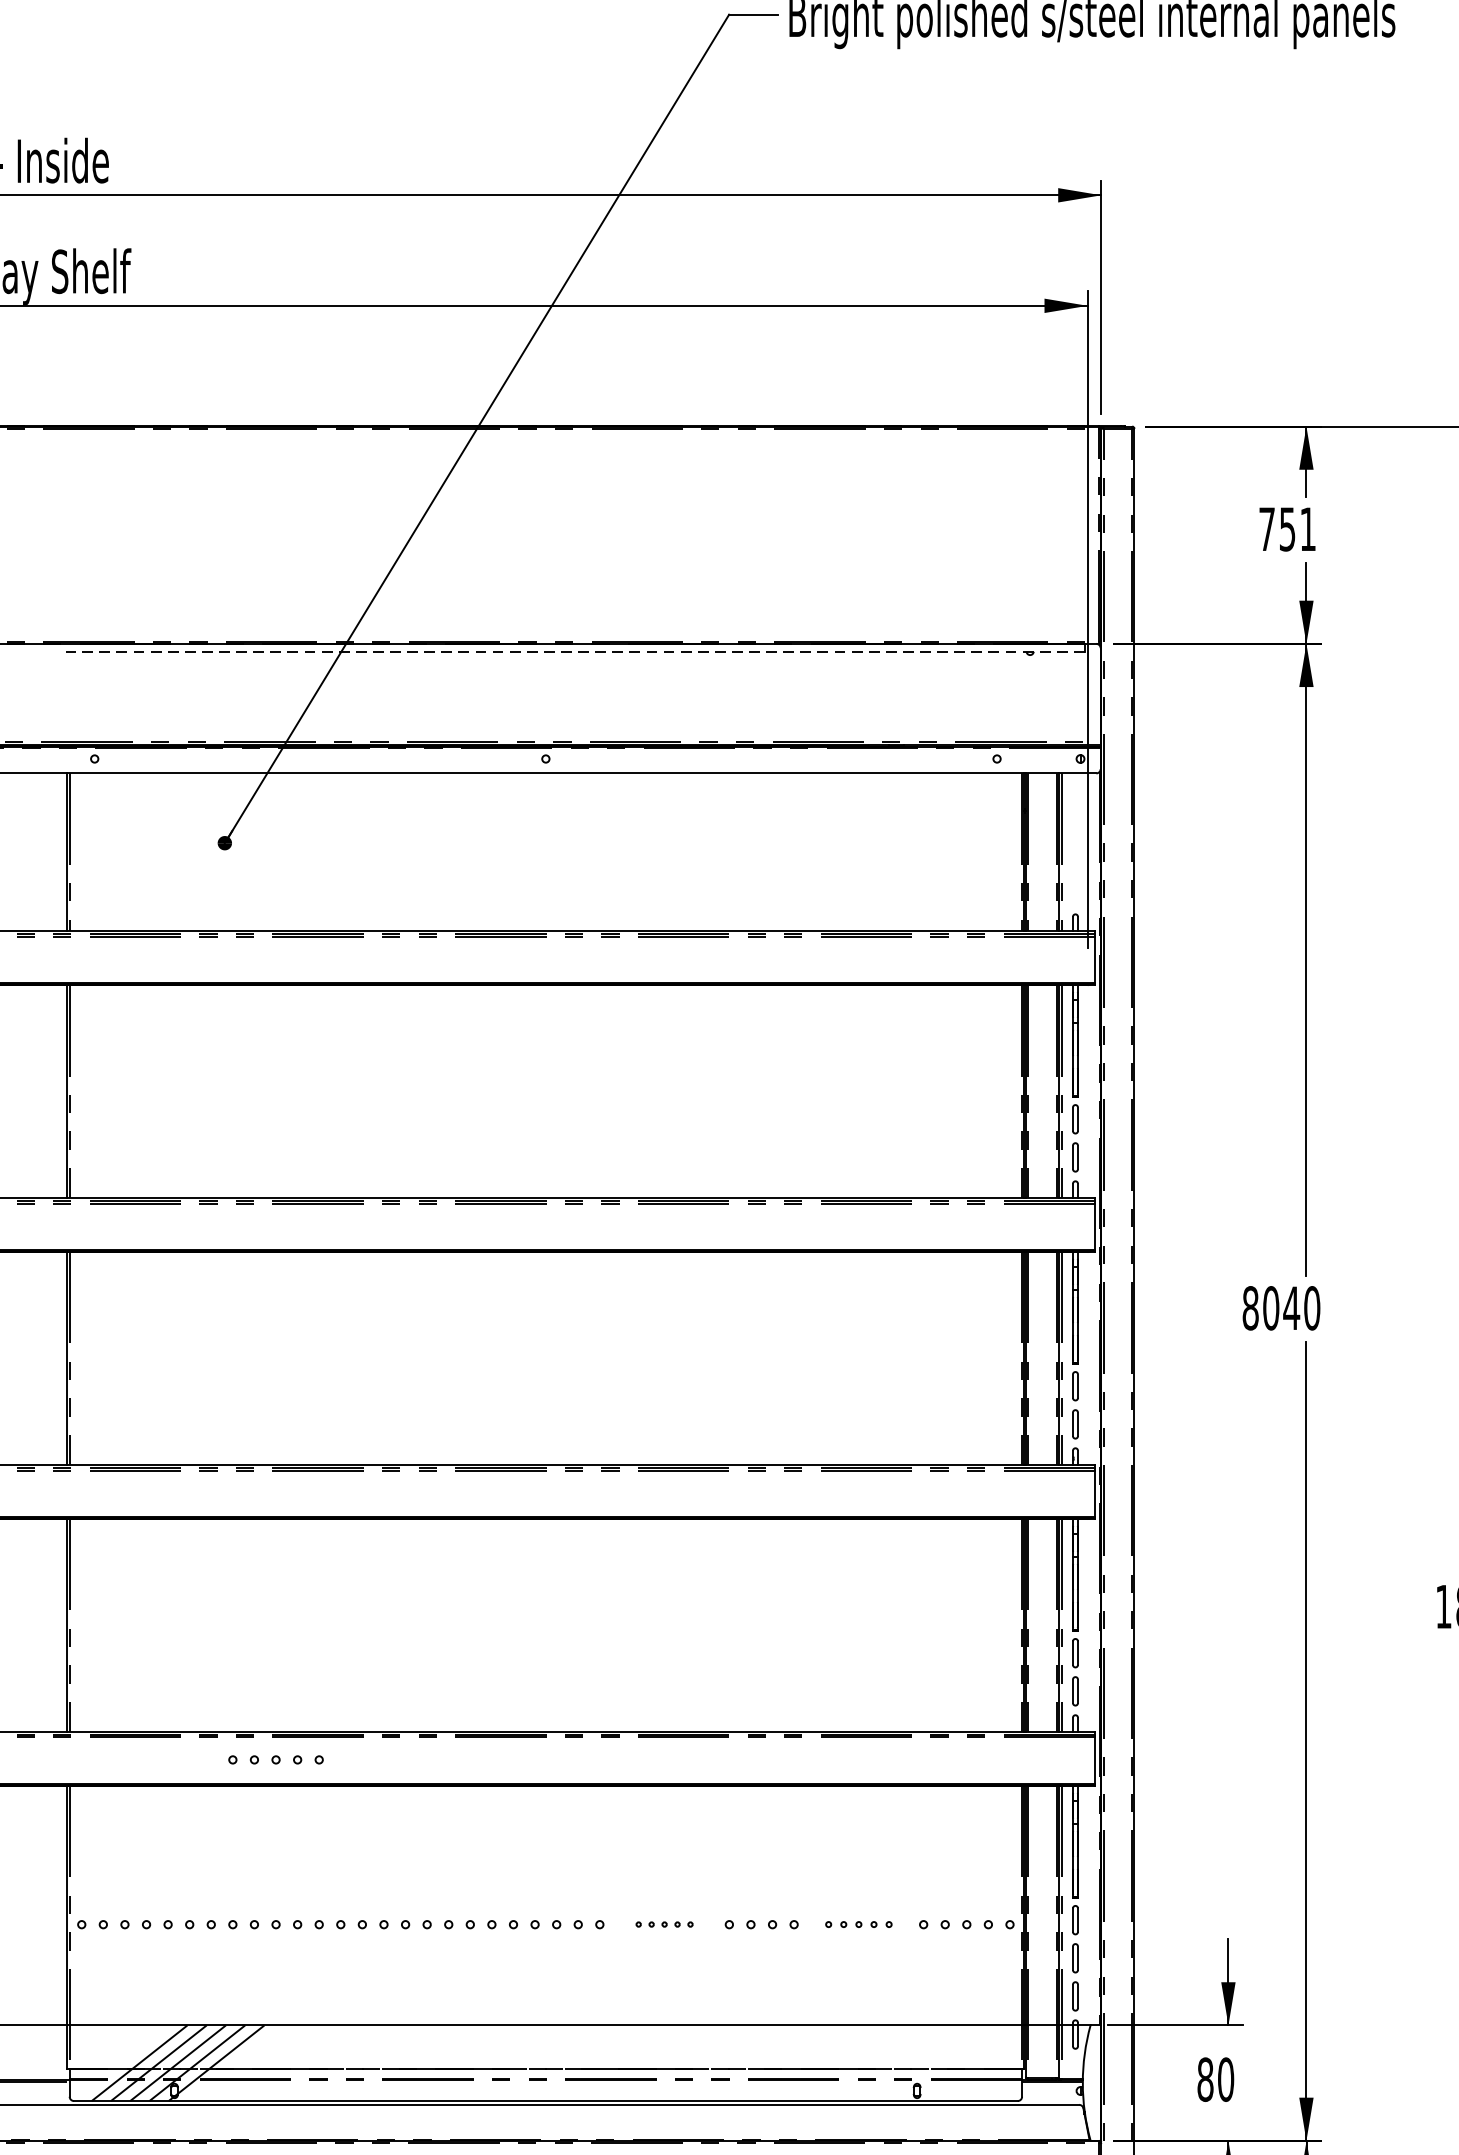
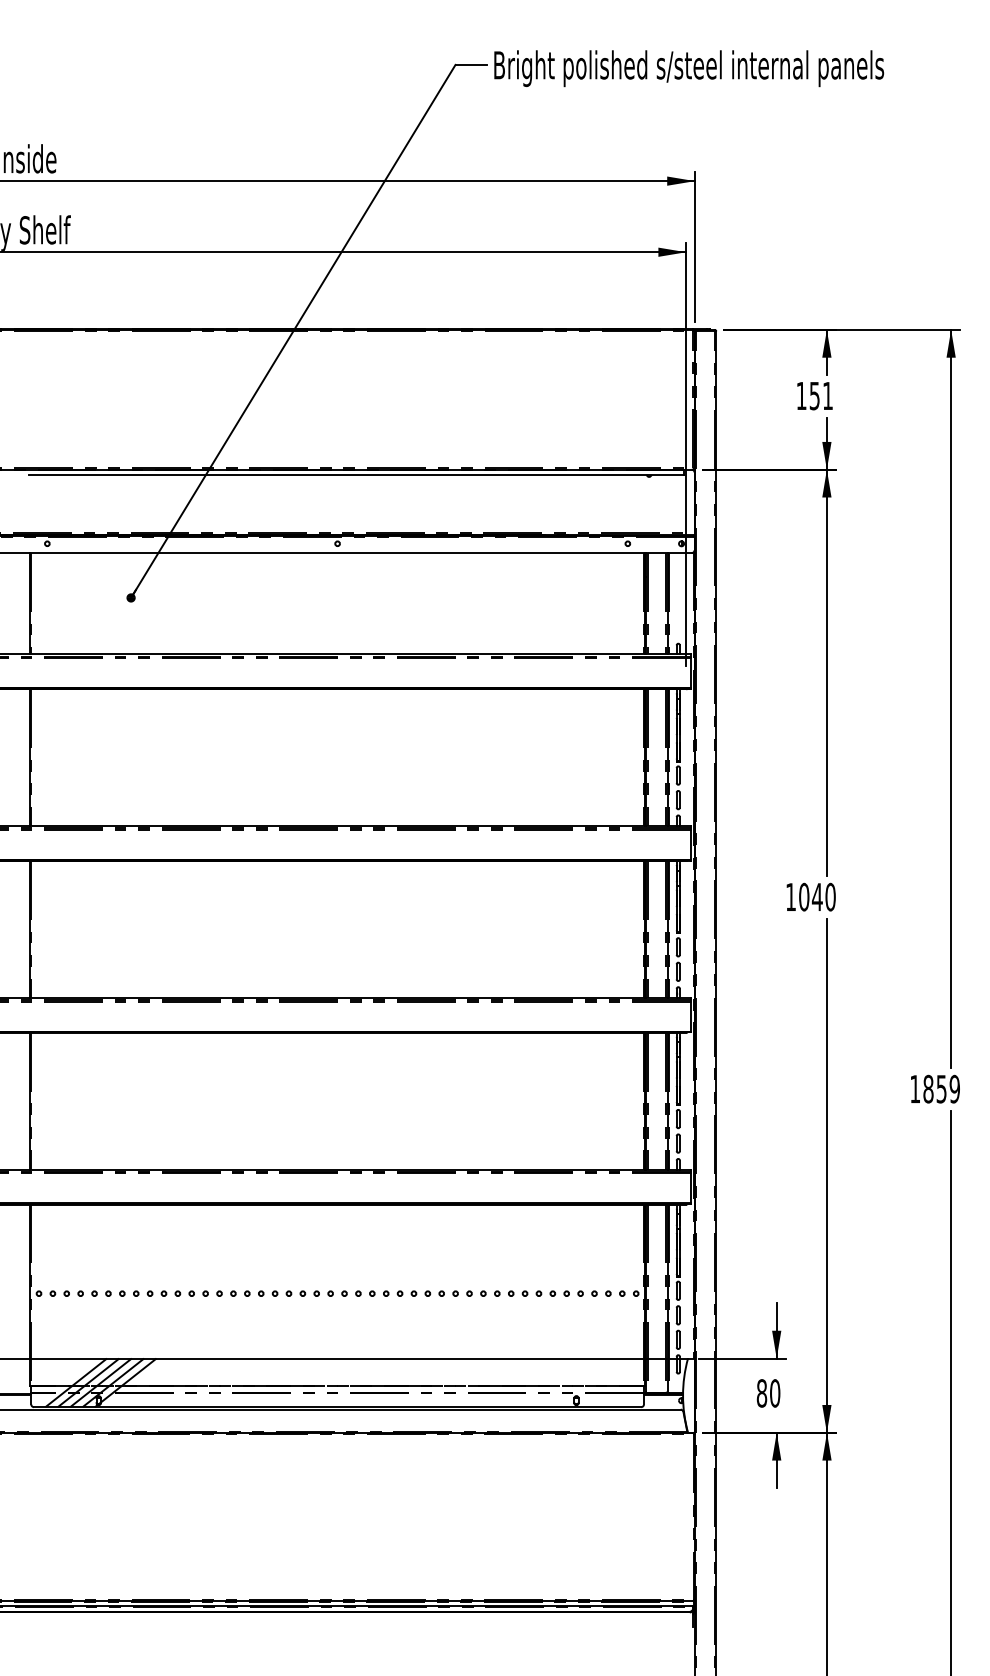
text: (1266, 528) -> (801, 395), 751 -> 151
line: (575, 651) -> (356, 474), dashed -> solid
text: (1251, 1307) -> (791, 896), 8040 -> 1040
part: (275, 1759) -> (163, 1187), removed
part: (663, 1924) -> (413, 1293), size x1.67
part: (858, 1924) -> (538, 1293), size x1.43

